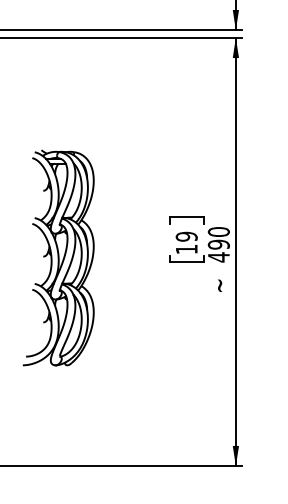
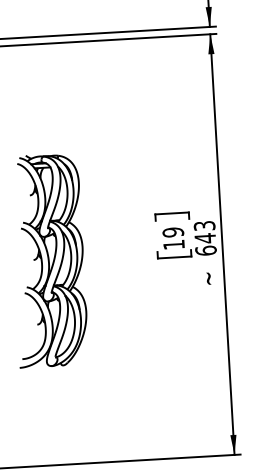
text: (218, 244) -> (204, 238), 490 -> 643

